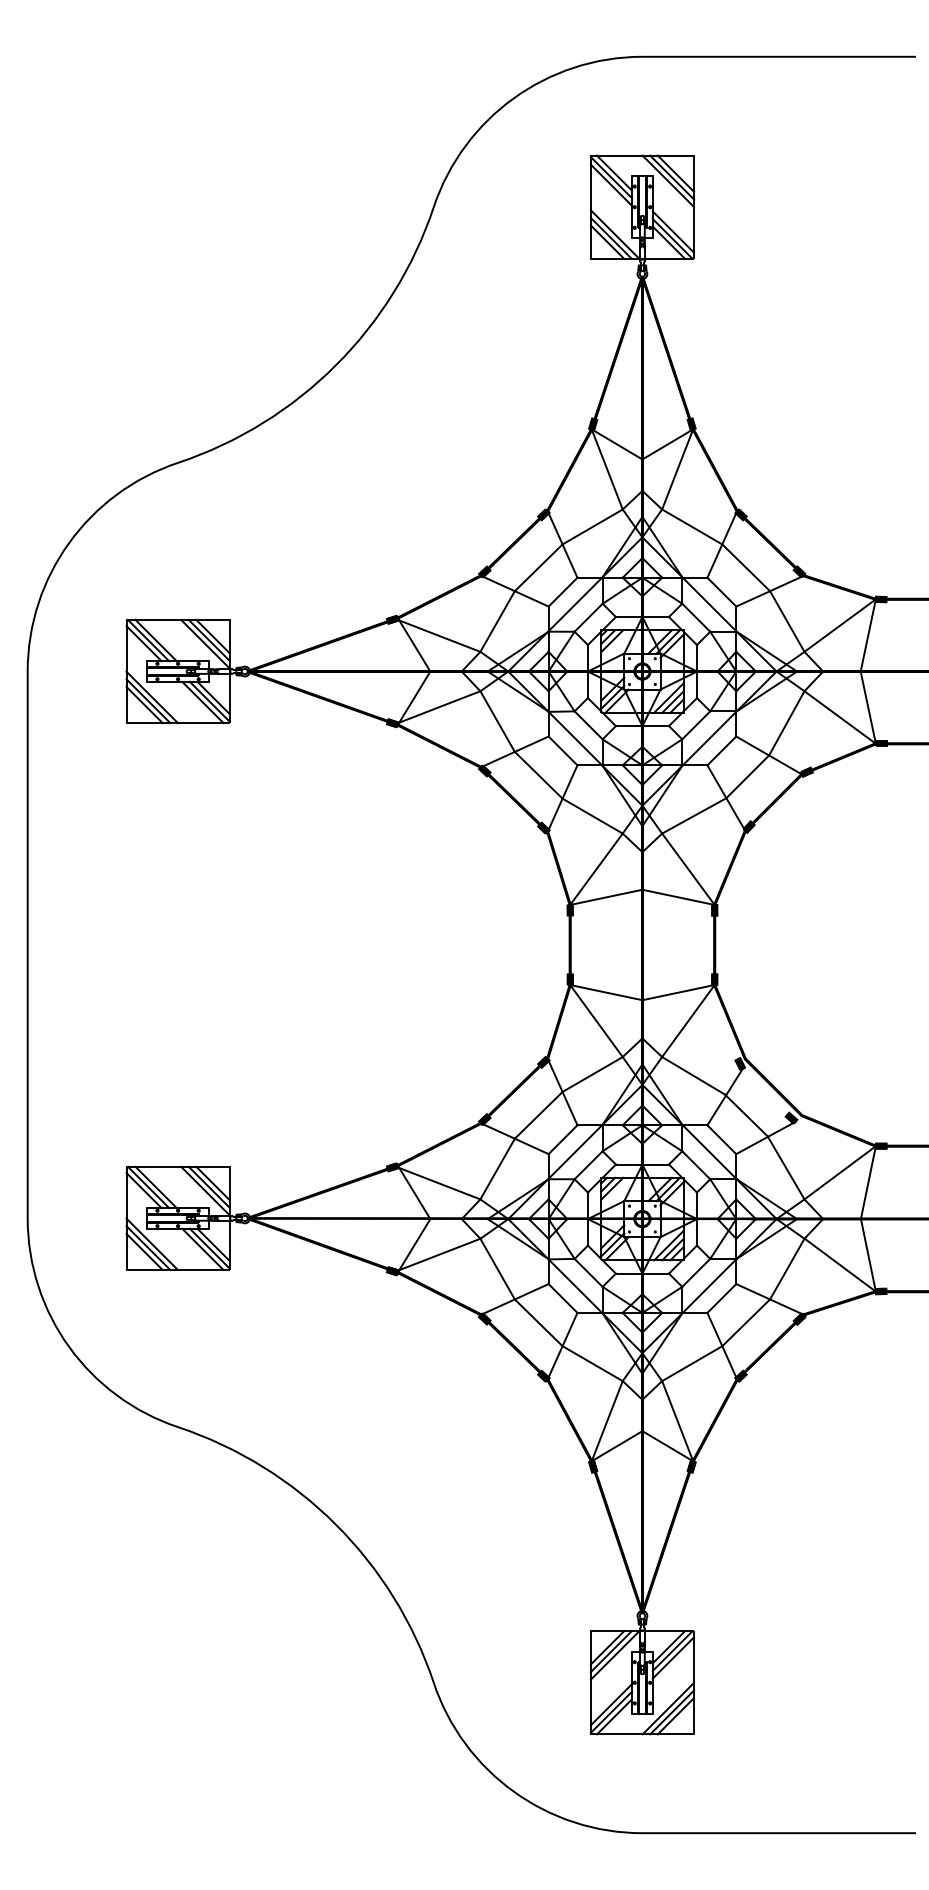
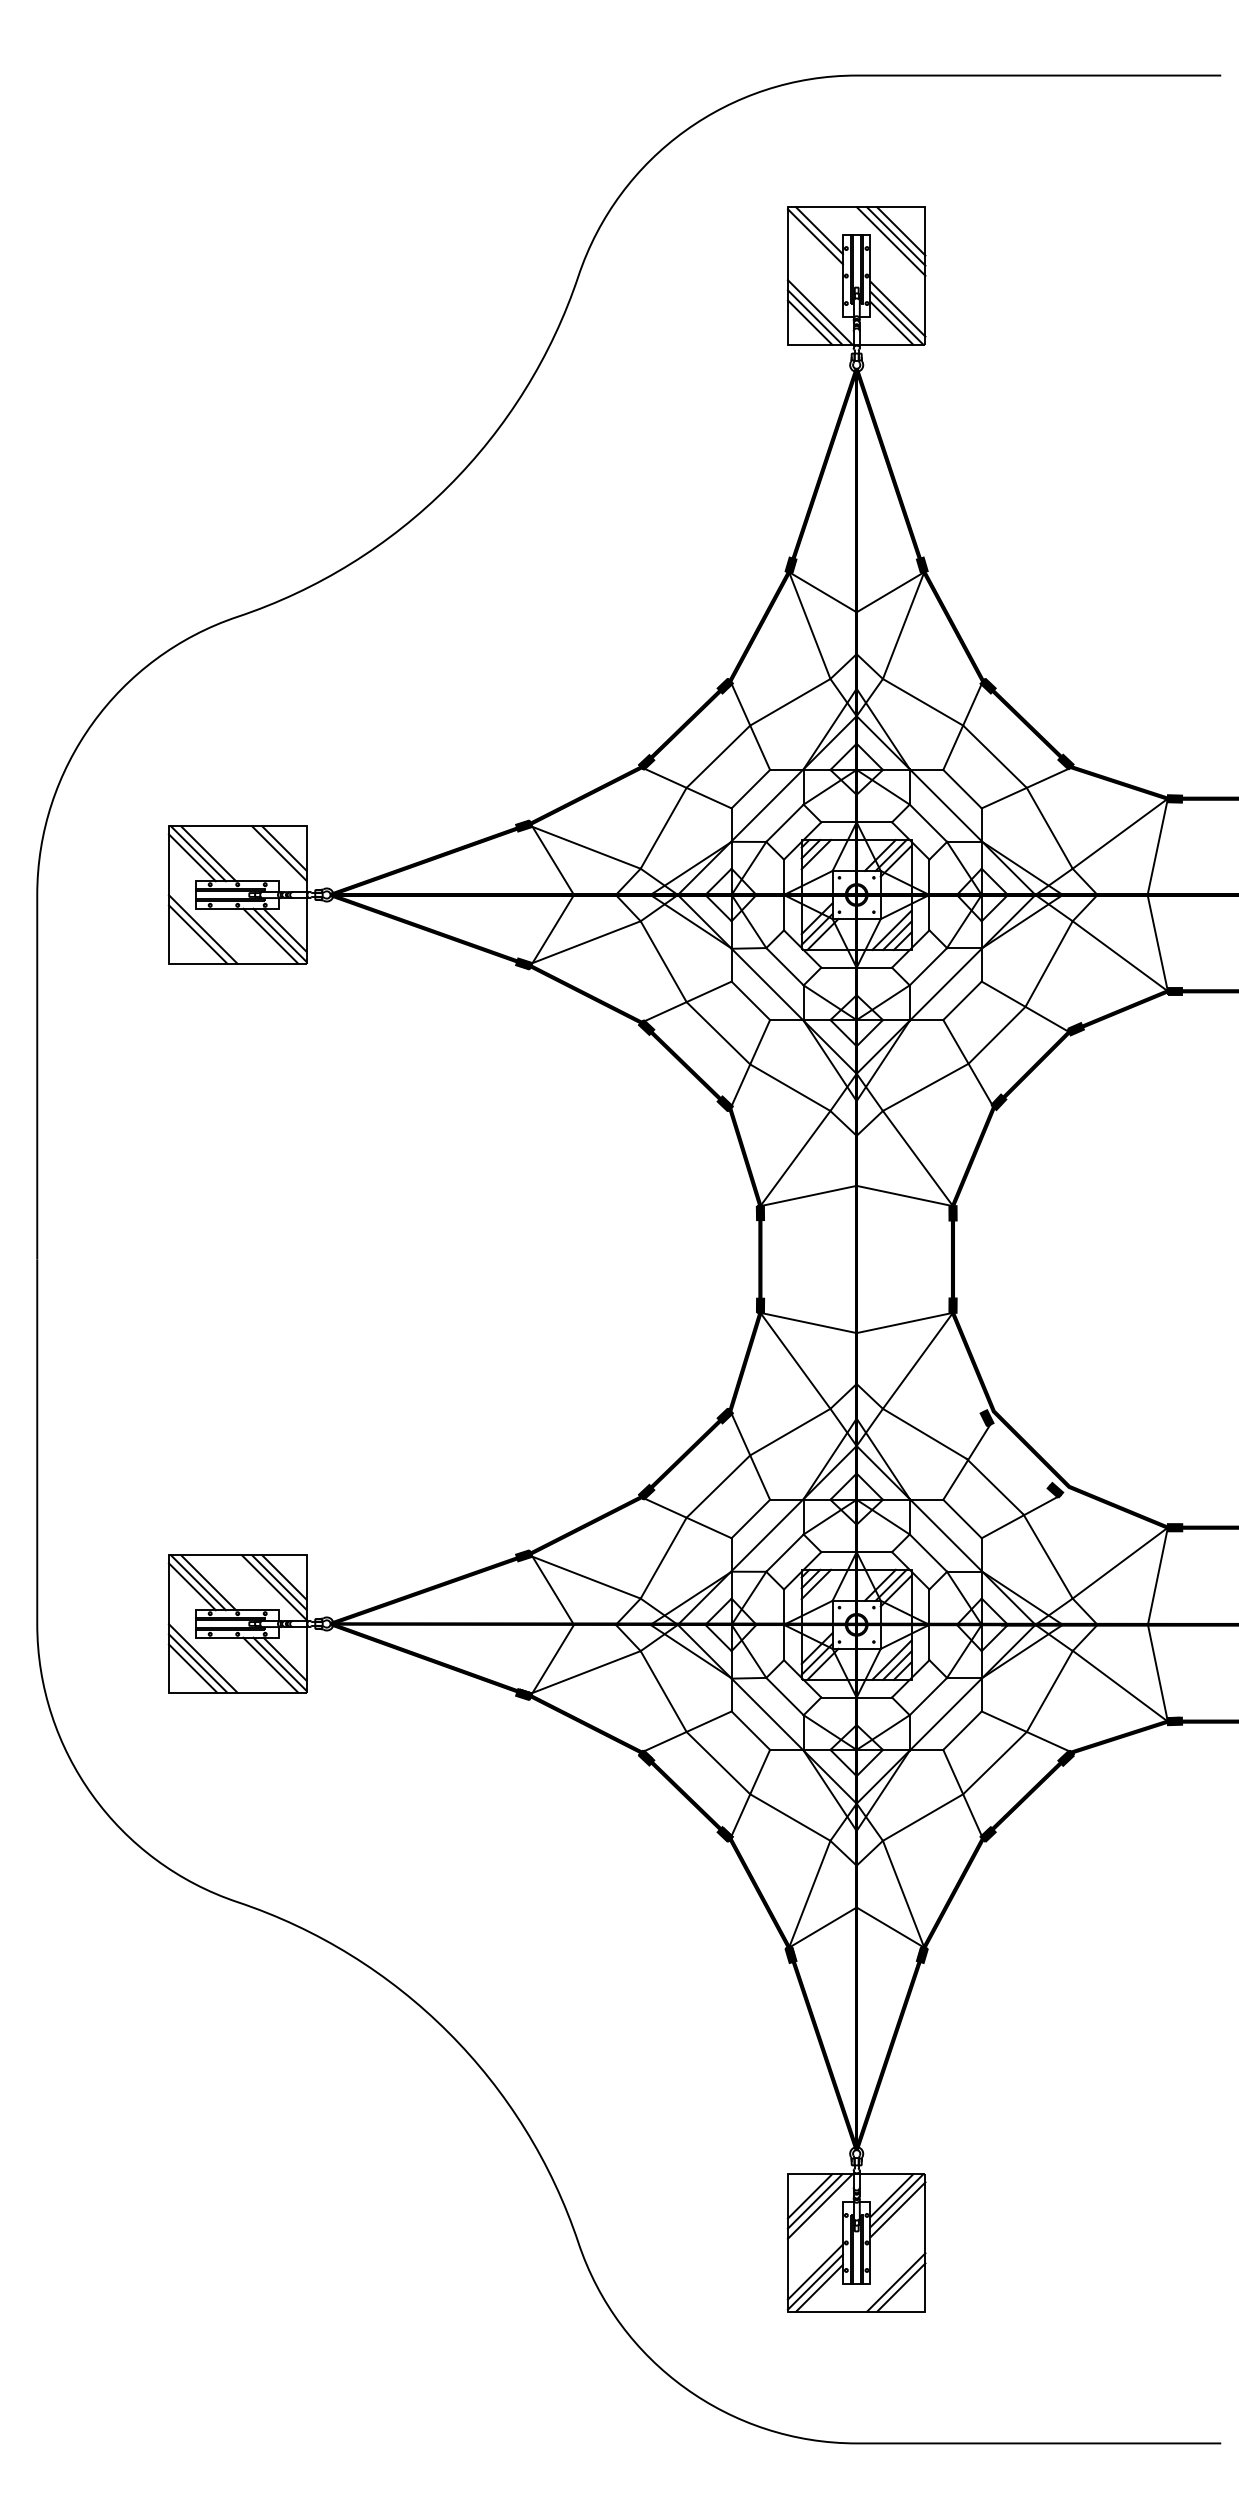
line: (610, 185) -> (814, 246), removed
line: (204, 644) -> (273, 858), removed
line: (144, 704) -> (192, 939), removed
line: (667, 1708) -> (890, 2277), removed

